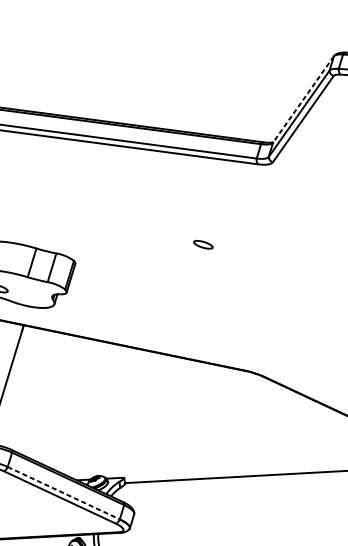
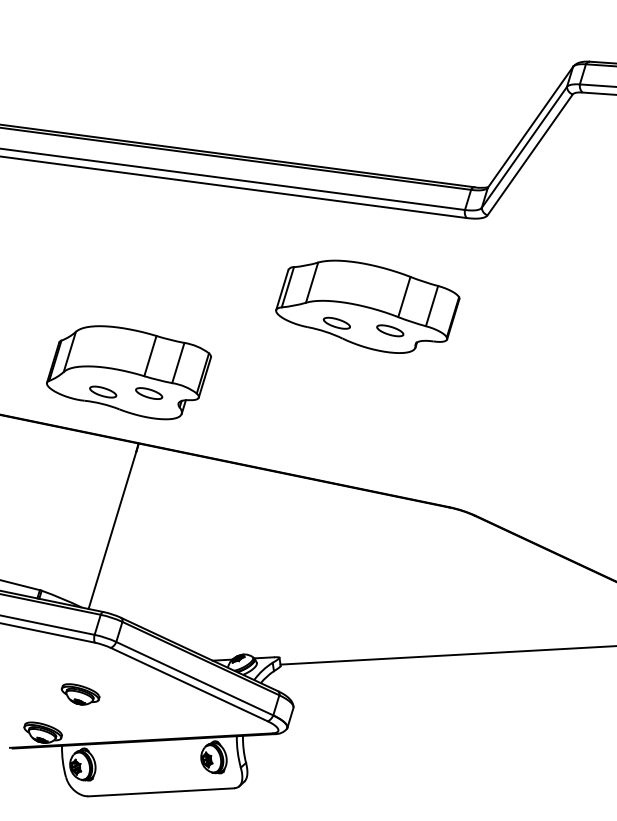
line: (303, 99) -> (530, 127), dashed -> solid
part: (187, 227) -> (367, 306), added
part: (31, 289) -> (149, 393), added
line: (63, 493) -> (194, 678), dashed -> solid

